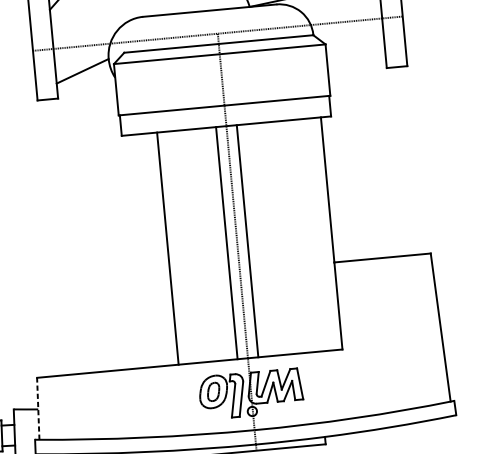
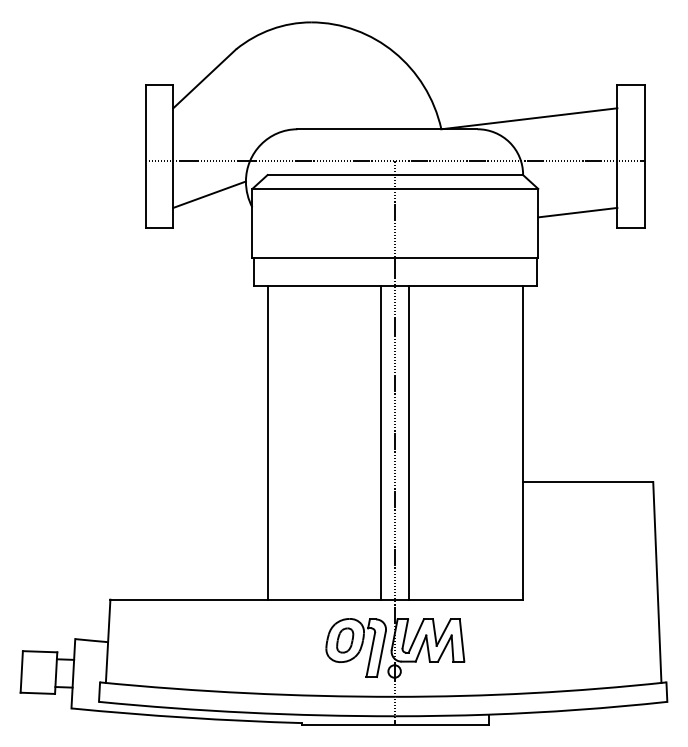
line: (356, 59) -> (577, 212), added
line: (167, 248) -> (267, 442), moved
line: (38, 408) -> (108, 641), dashed -> solid

